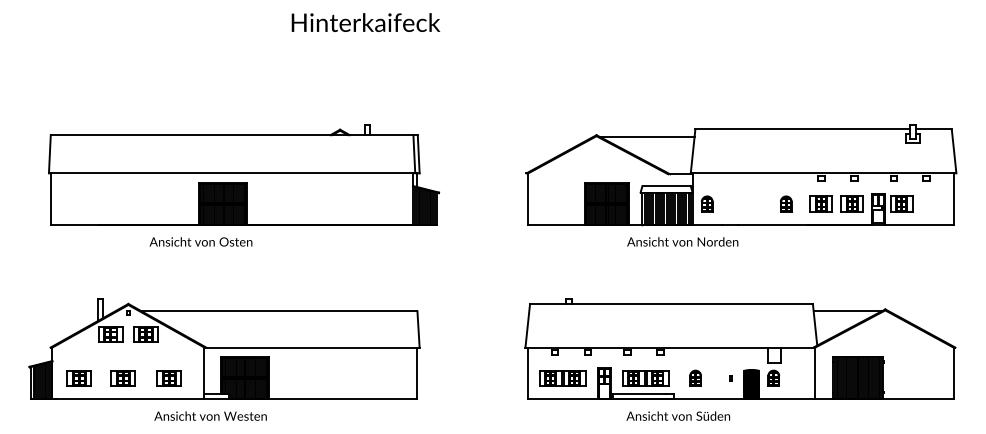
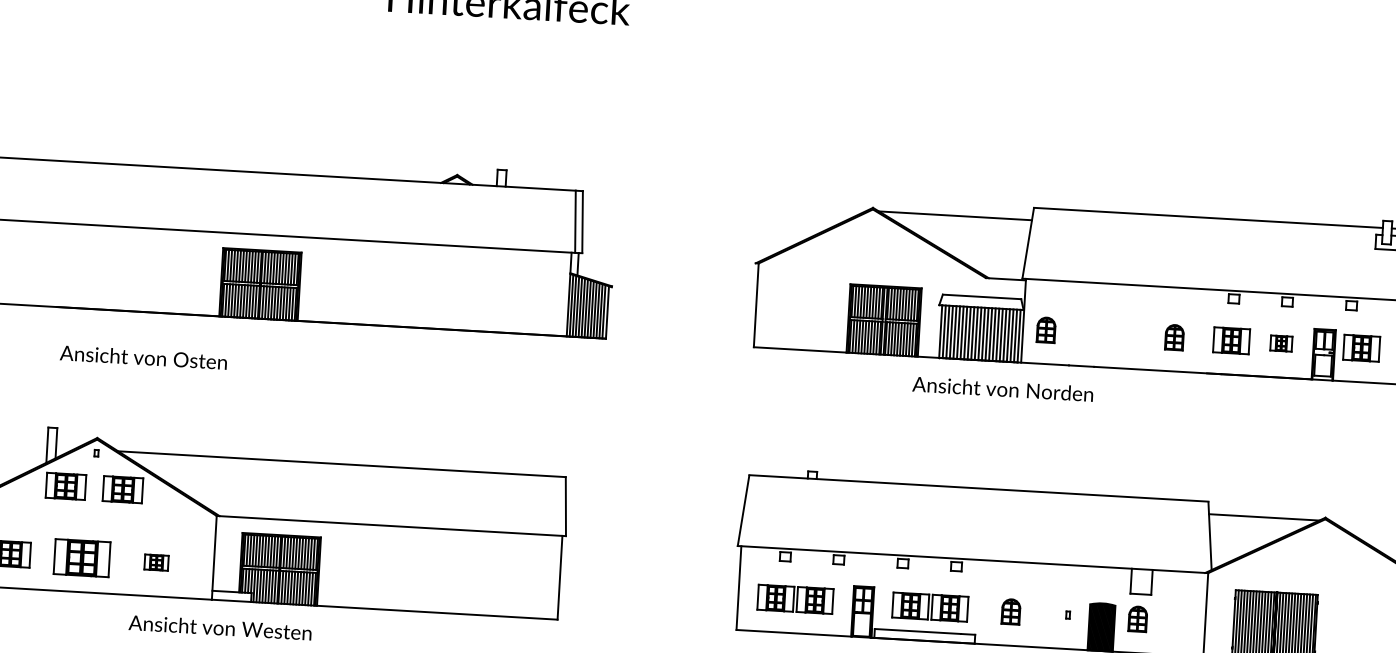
part: (851, 203) -> (1280, 342), size x0.6
text: (200, 241) -> (142, 356), moved
part: (122, 378) -> (80, 558), size x1.4
part: (168, 378) -> (155, 562), size x0.6

